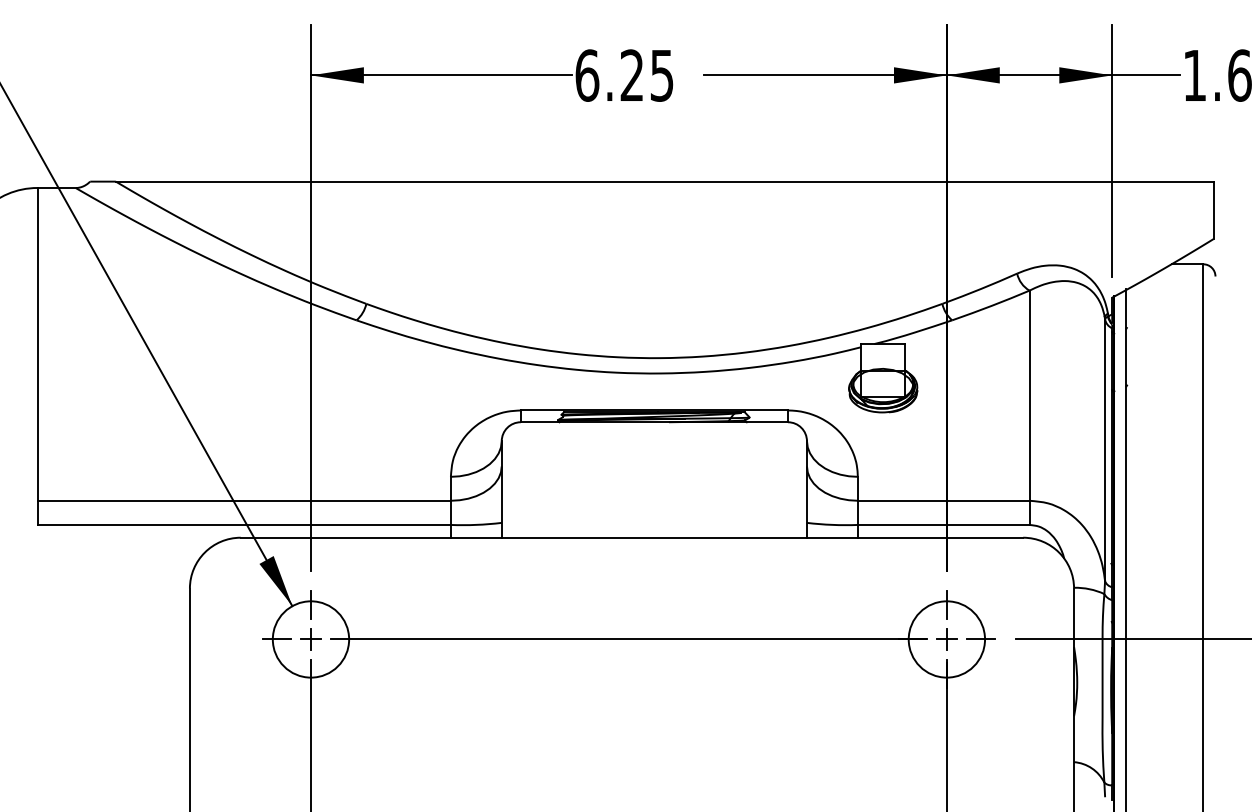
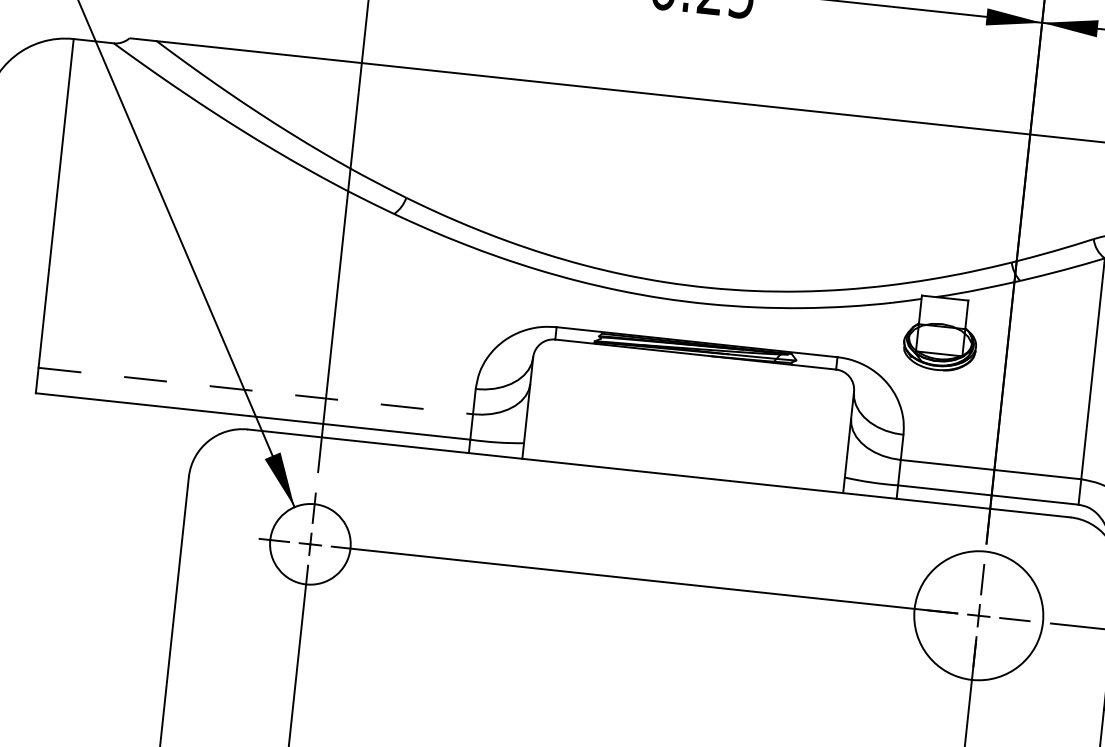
line: (244, 500) -> (256, 390), solid -> dashed
circle: (946, 639) -> (978, 615), size x1.6

